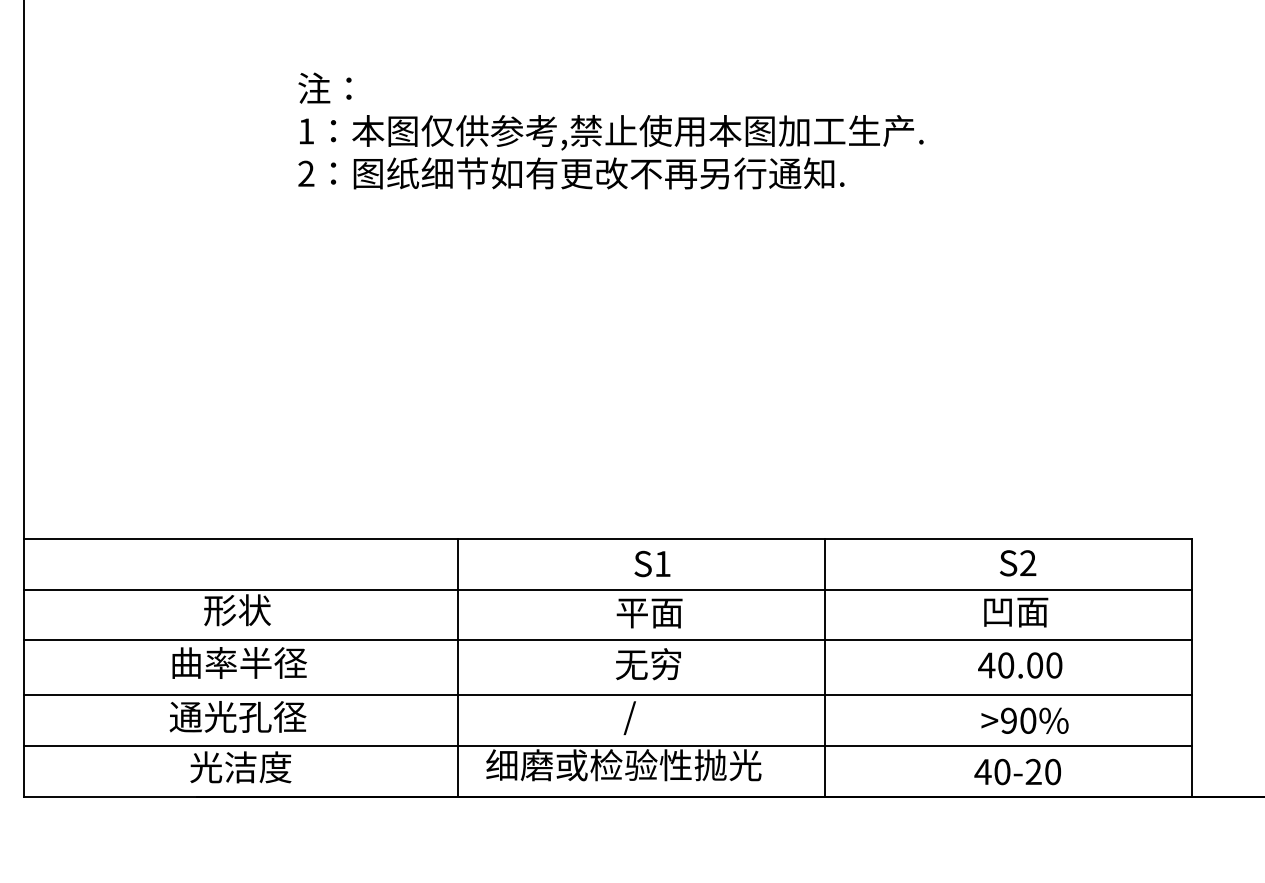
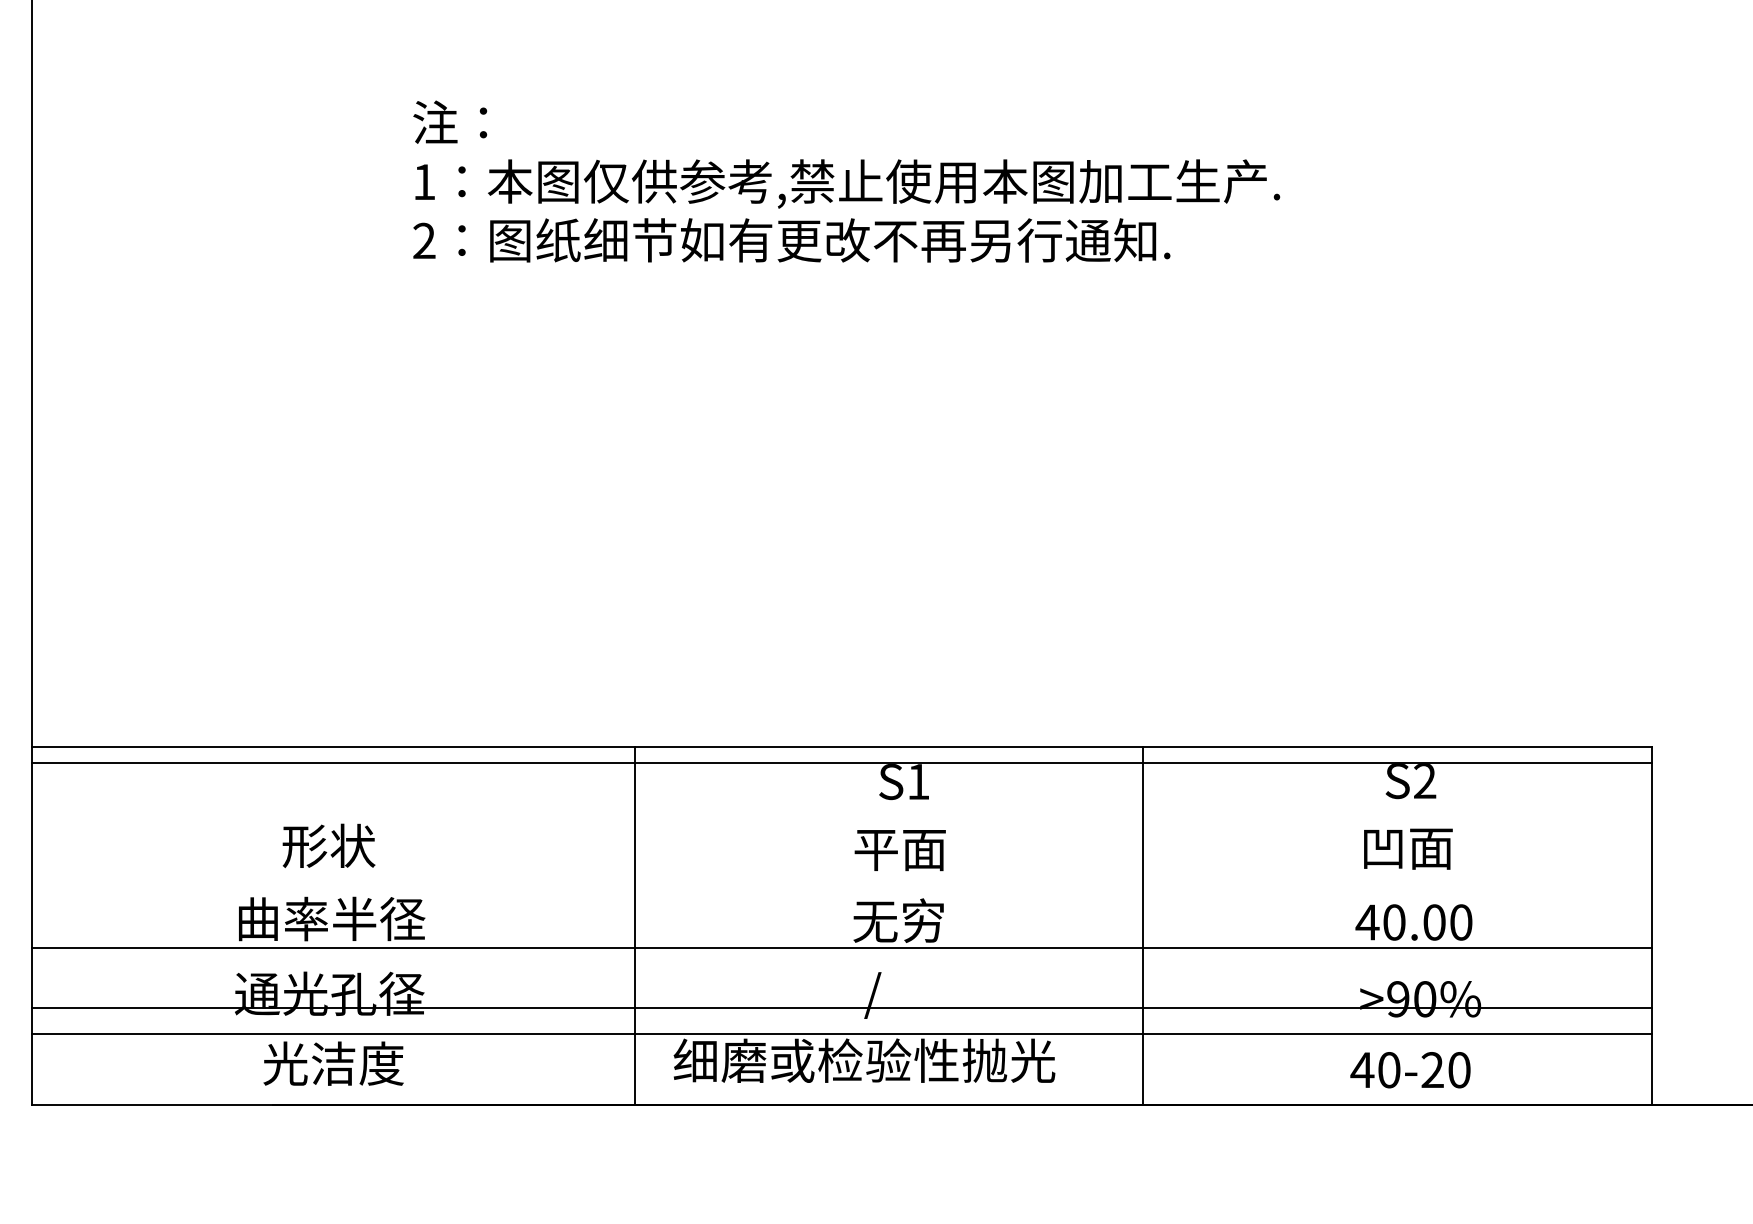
line: (607, 589) -> (841, 762), moved
line: (607, 640) -> (841, 948), moved
line: (607, 695) -> (841, 1007), moved

